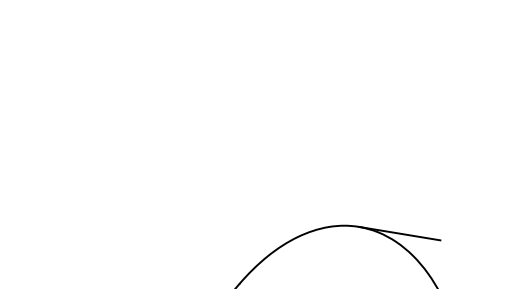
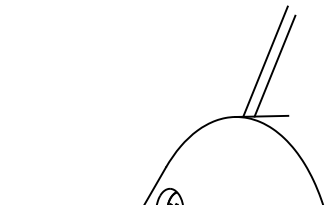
line: (421, 151) -> (265, 61), added
line: (433, 159) -> (274, 65), added

